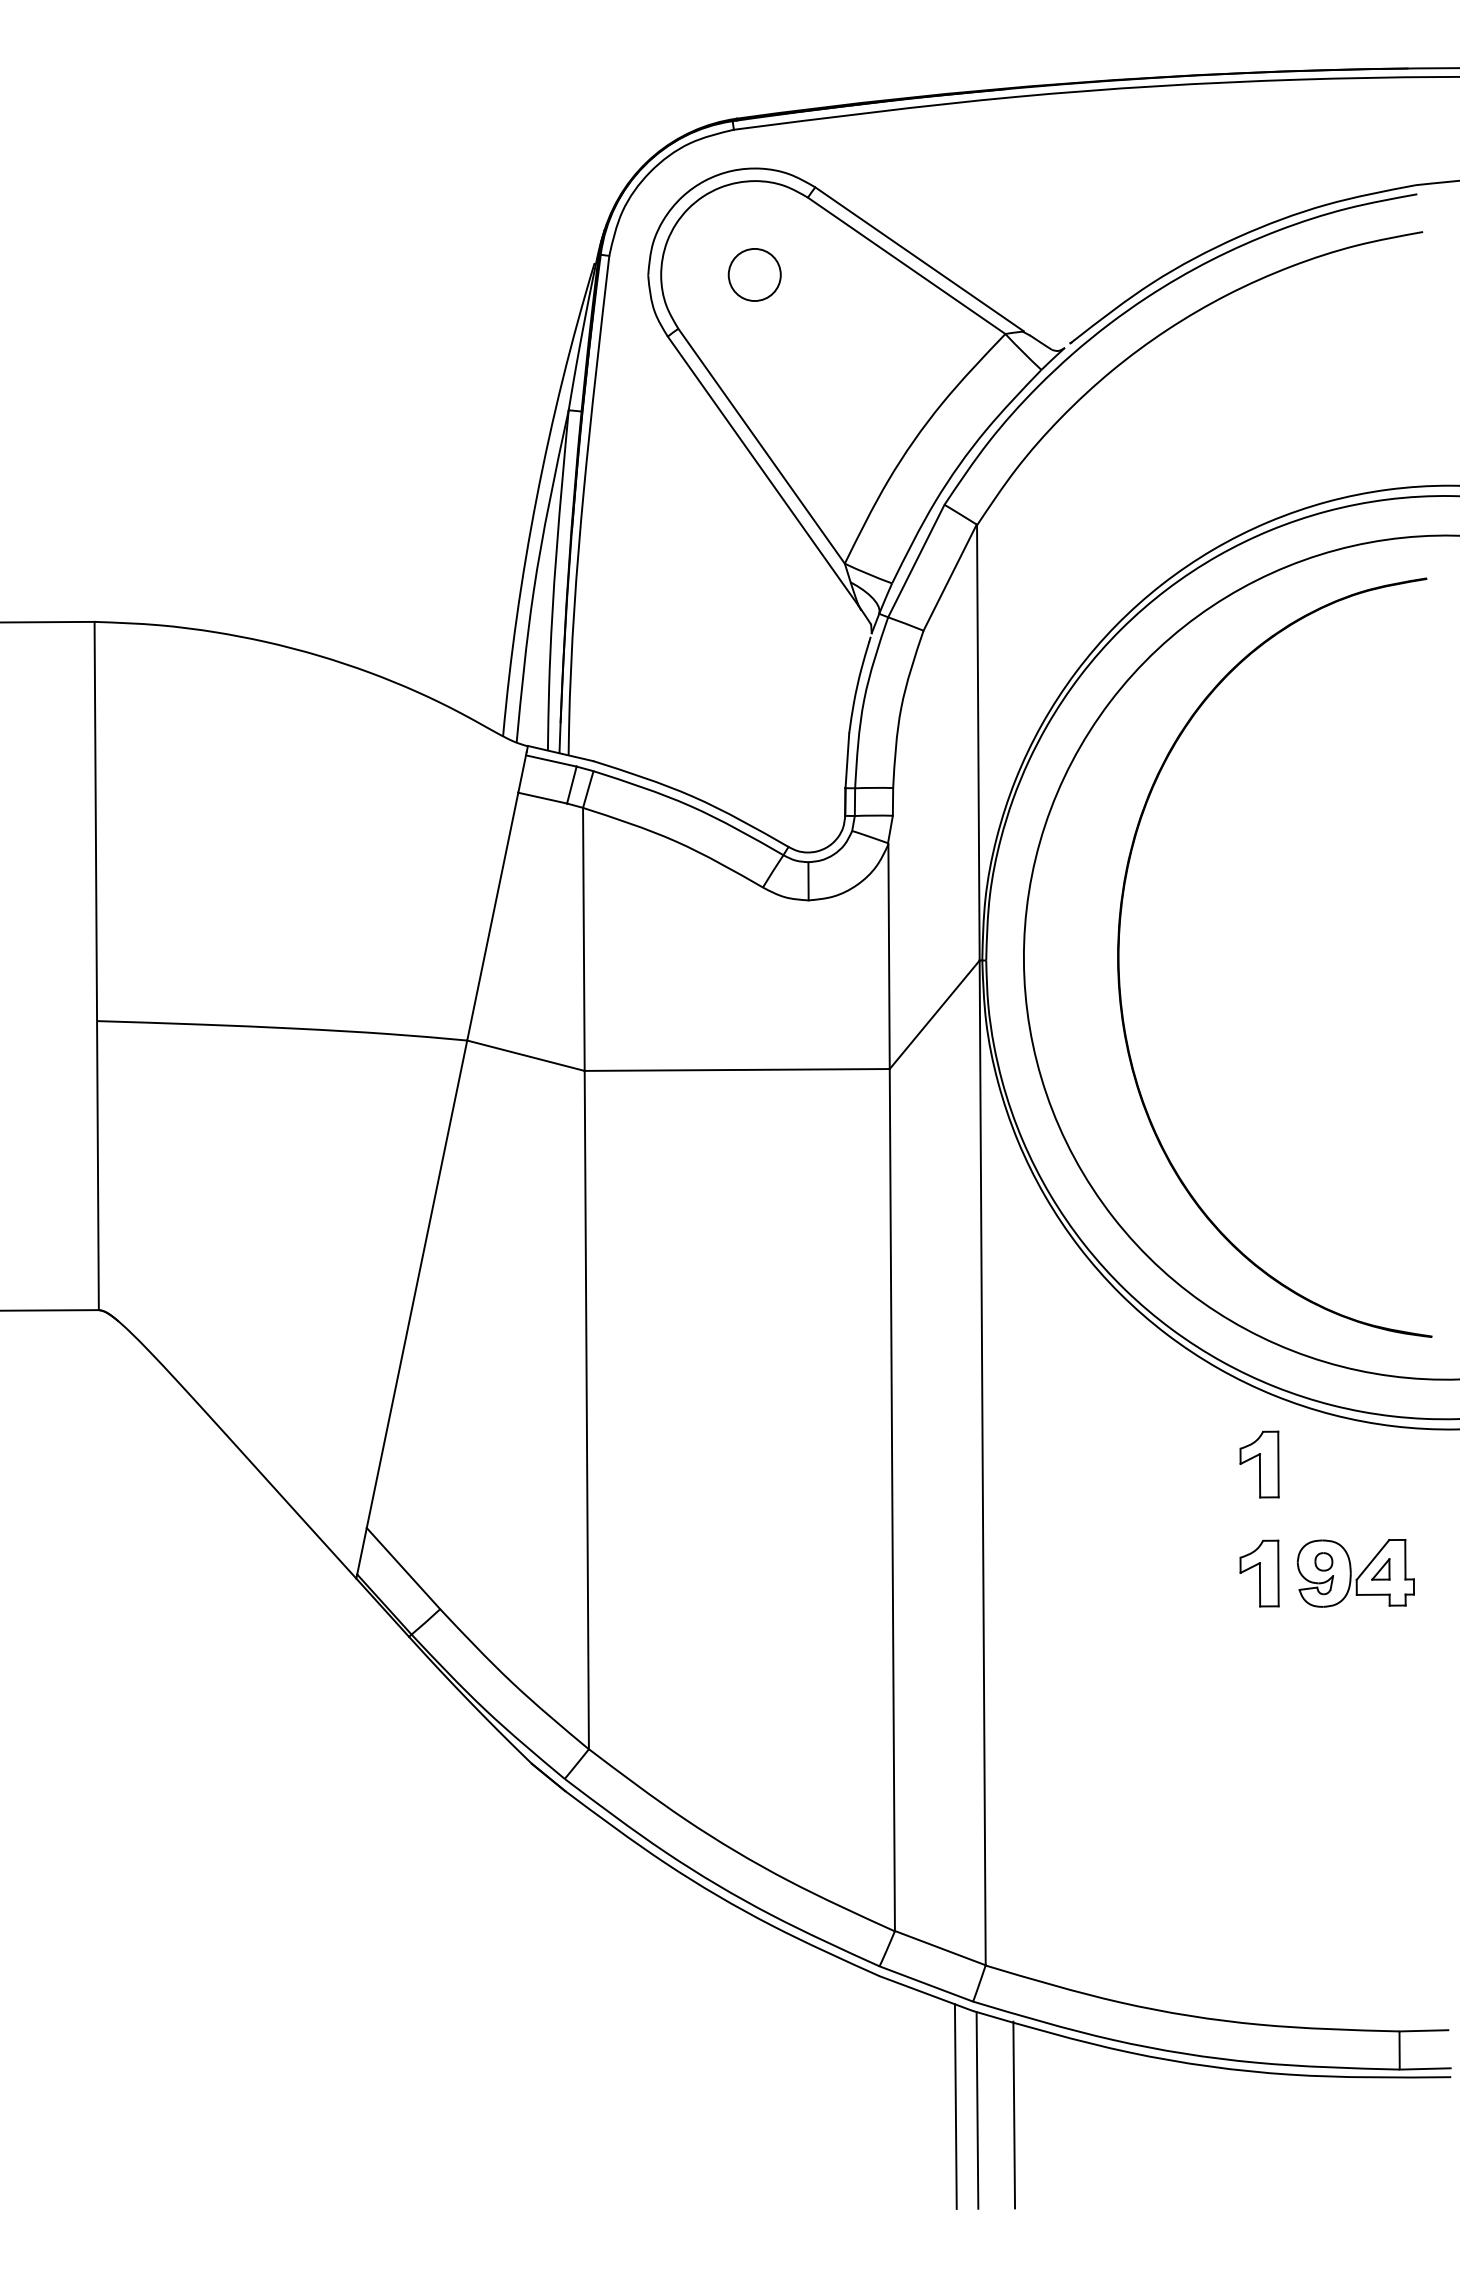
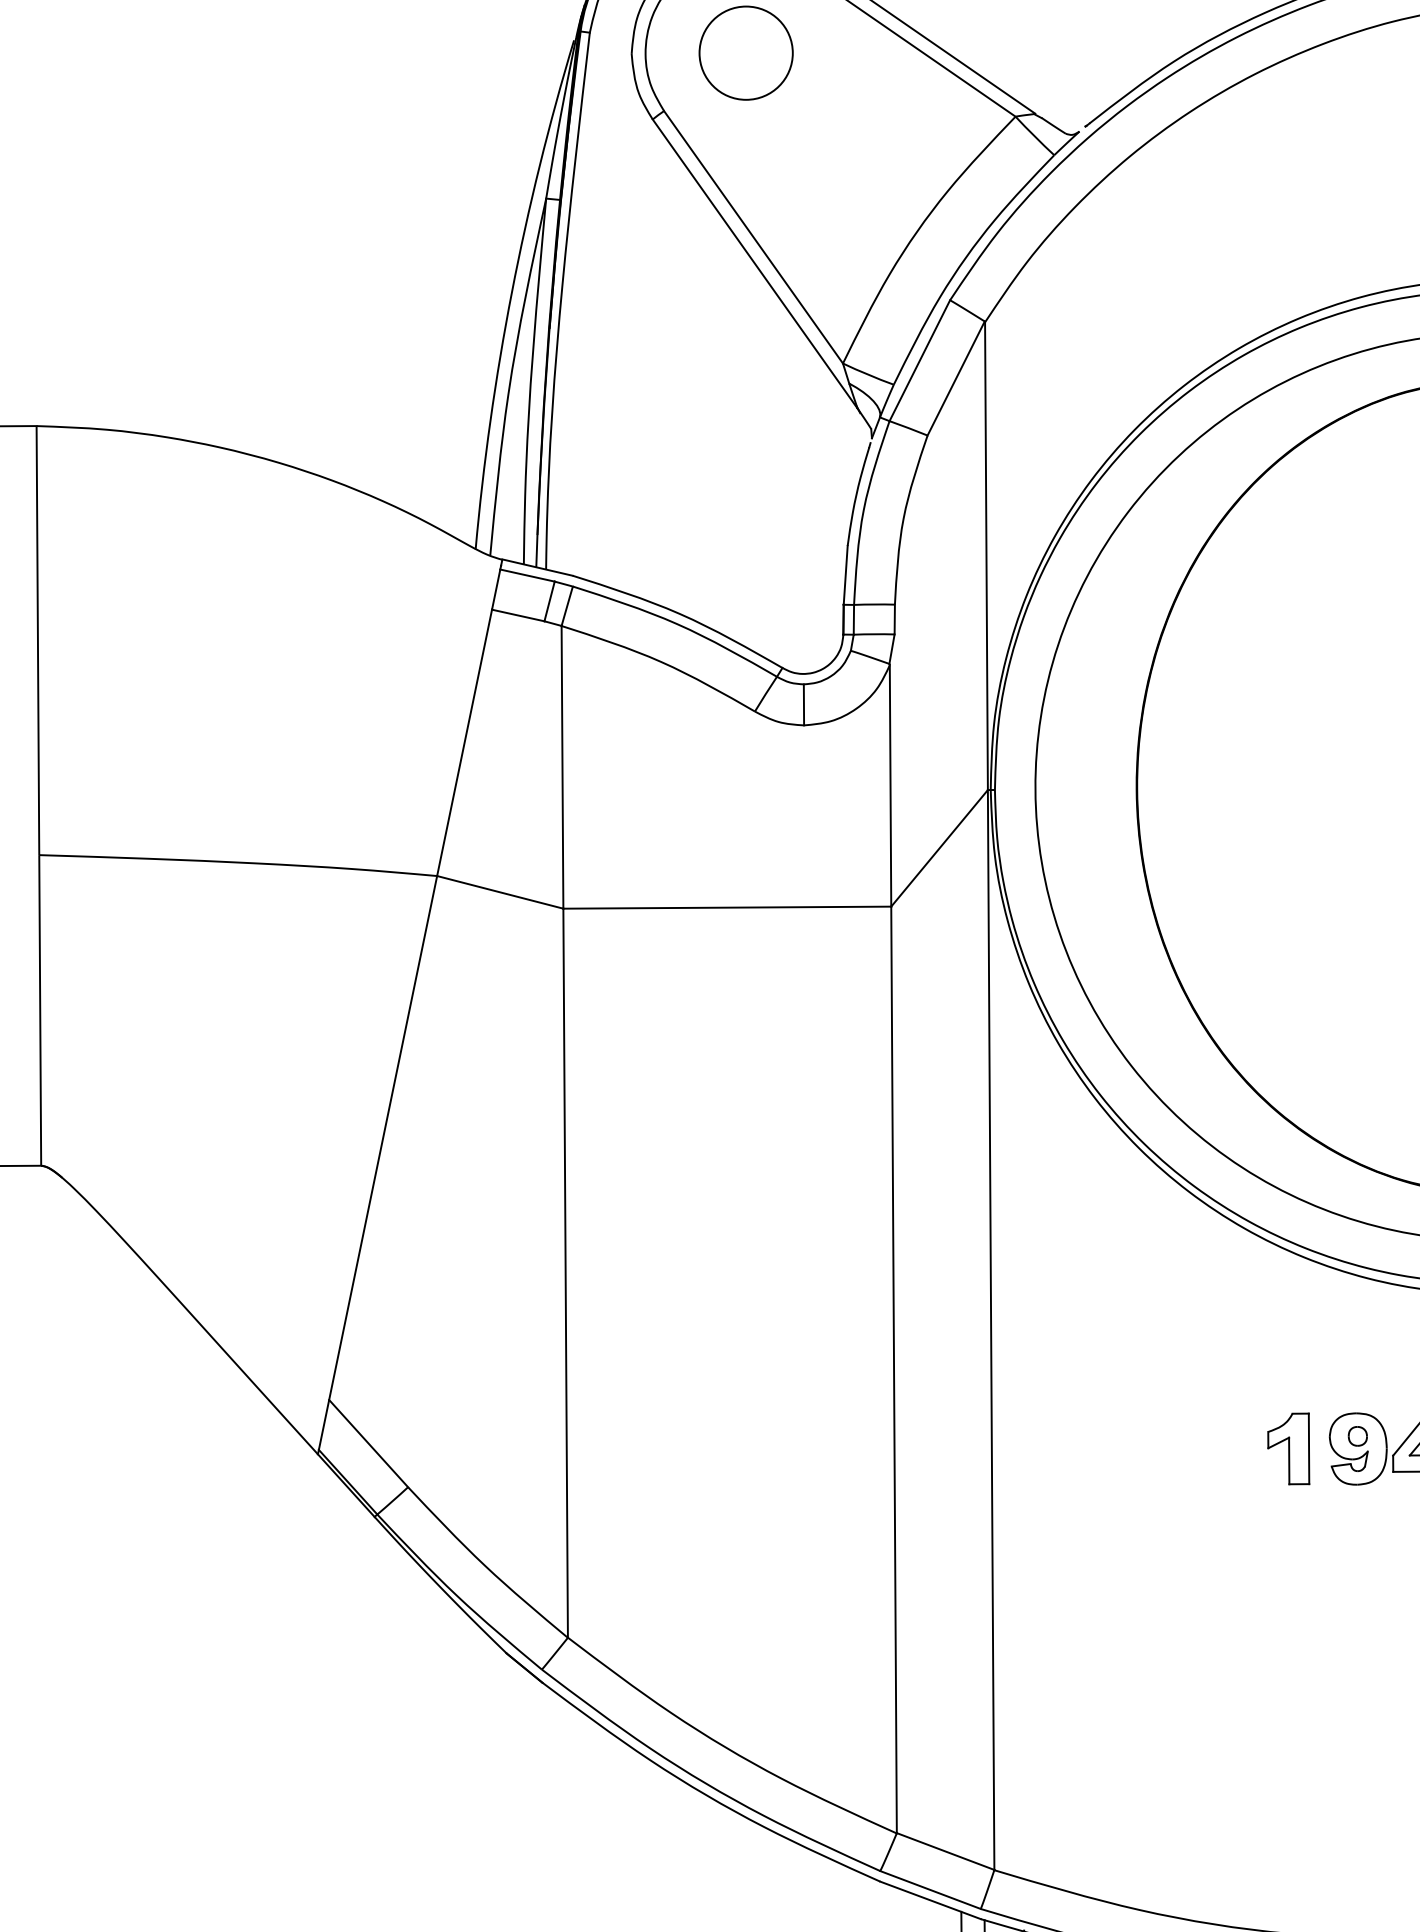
circle: (754, 274) -> (745, 52), size x1.67
part: (1259, 1464) -> (1288, 1331), removed

